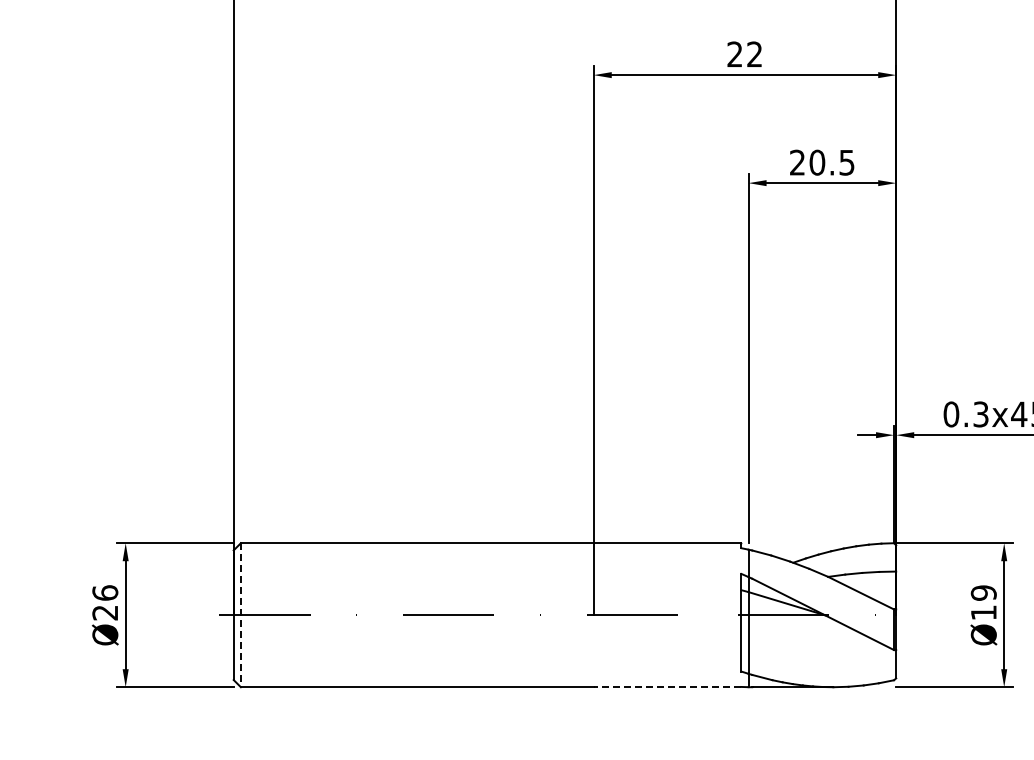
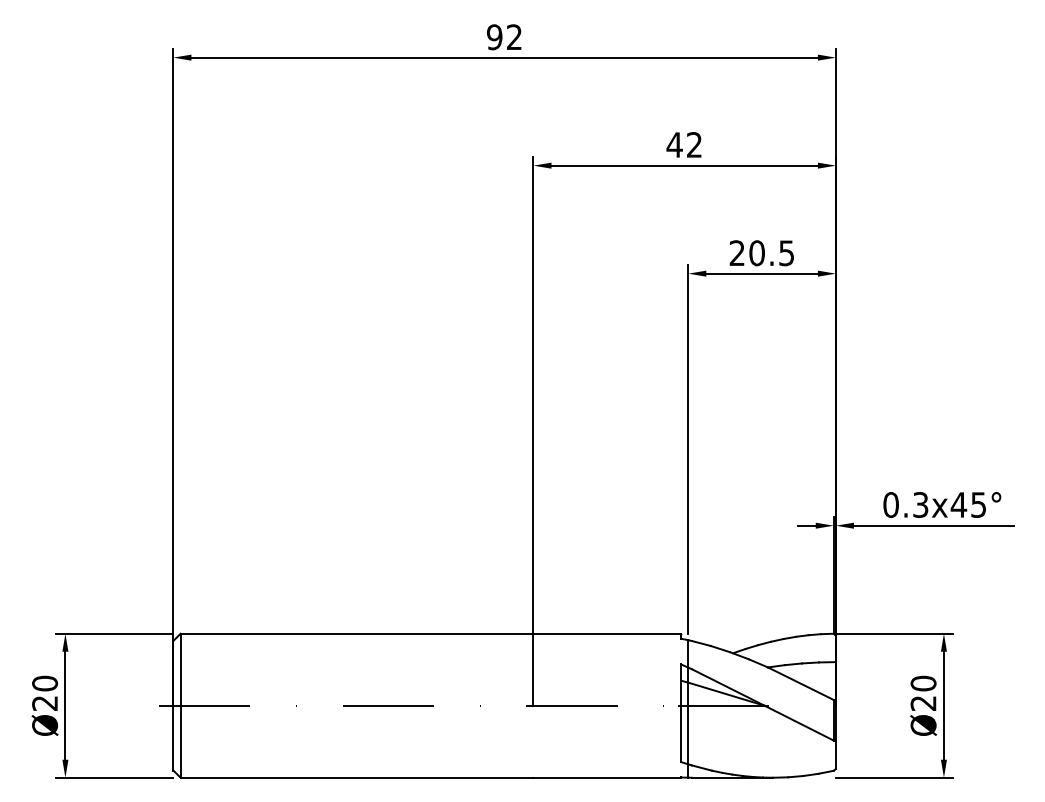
text: (734, 53) -> (674, 144), 22 -> 42
text: (104, 592) -> (44, 683), Ø26 -> Ø20
text: (983, 601) -> (923, 692), Ø19 -> Ø20
line: (240, 615) -> (180, 706), dashed -> solid
line: (667, 686) -> (607, 777), dashed -> solid

